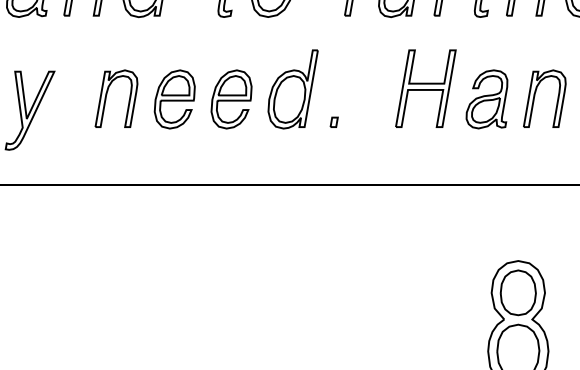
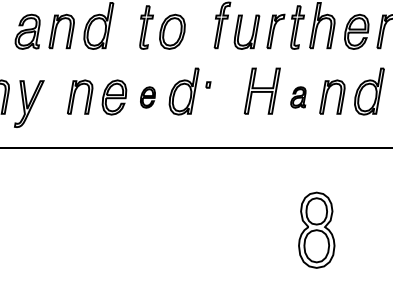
part: (230, 99) -> (147, 97), size x0.6
part: (487, 99) -> (298, 97), size x0.6
part: (334, 121) -> (208, 84), moved

